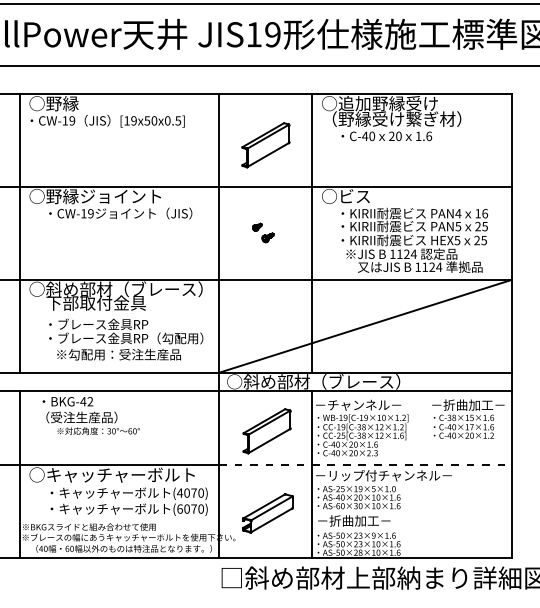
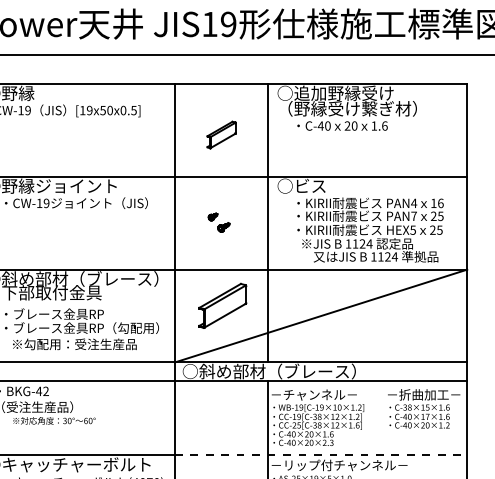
part: (265, 145) -> (221, 135), size x0.6
text: (458, 226) -> (414, 216), PAN5 -> PAN7
part: (266, 431) -> (222, 306), moved

